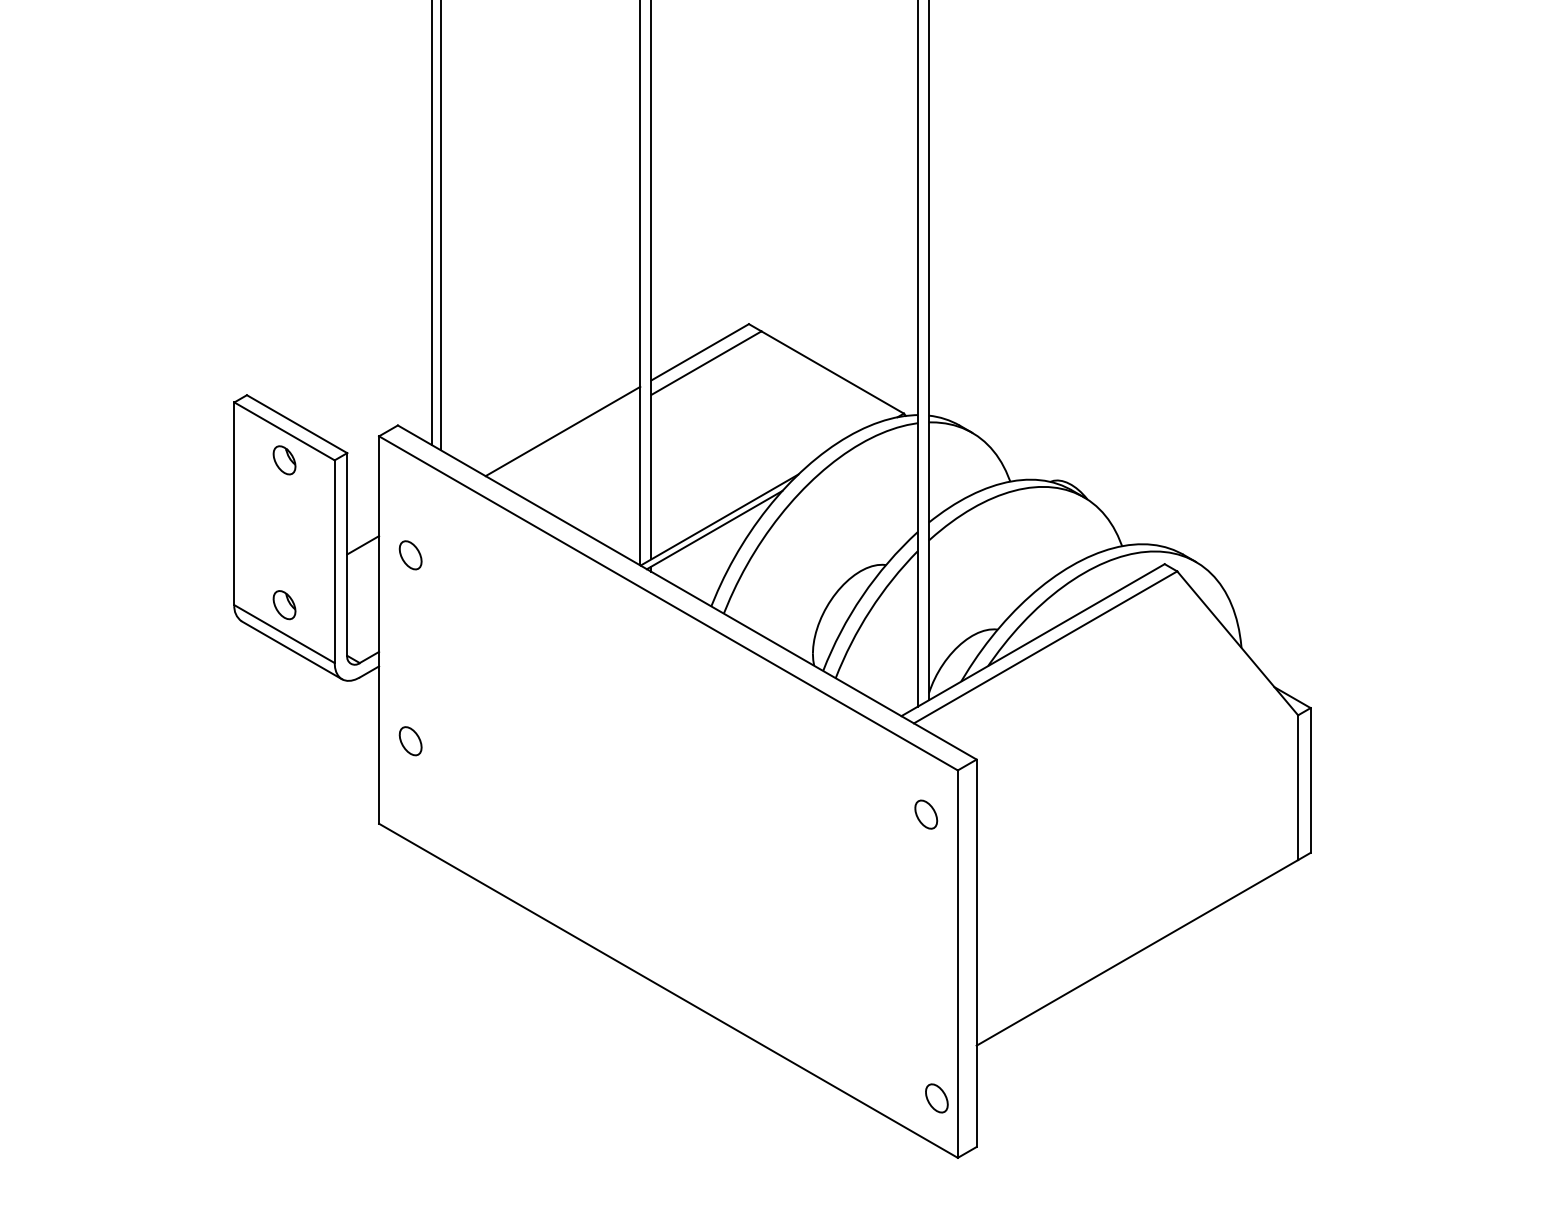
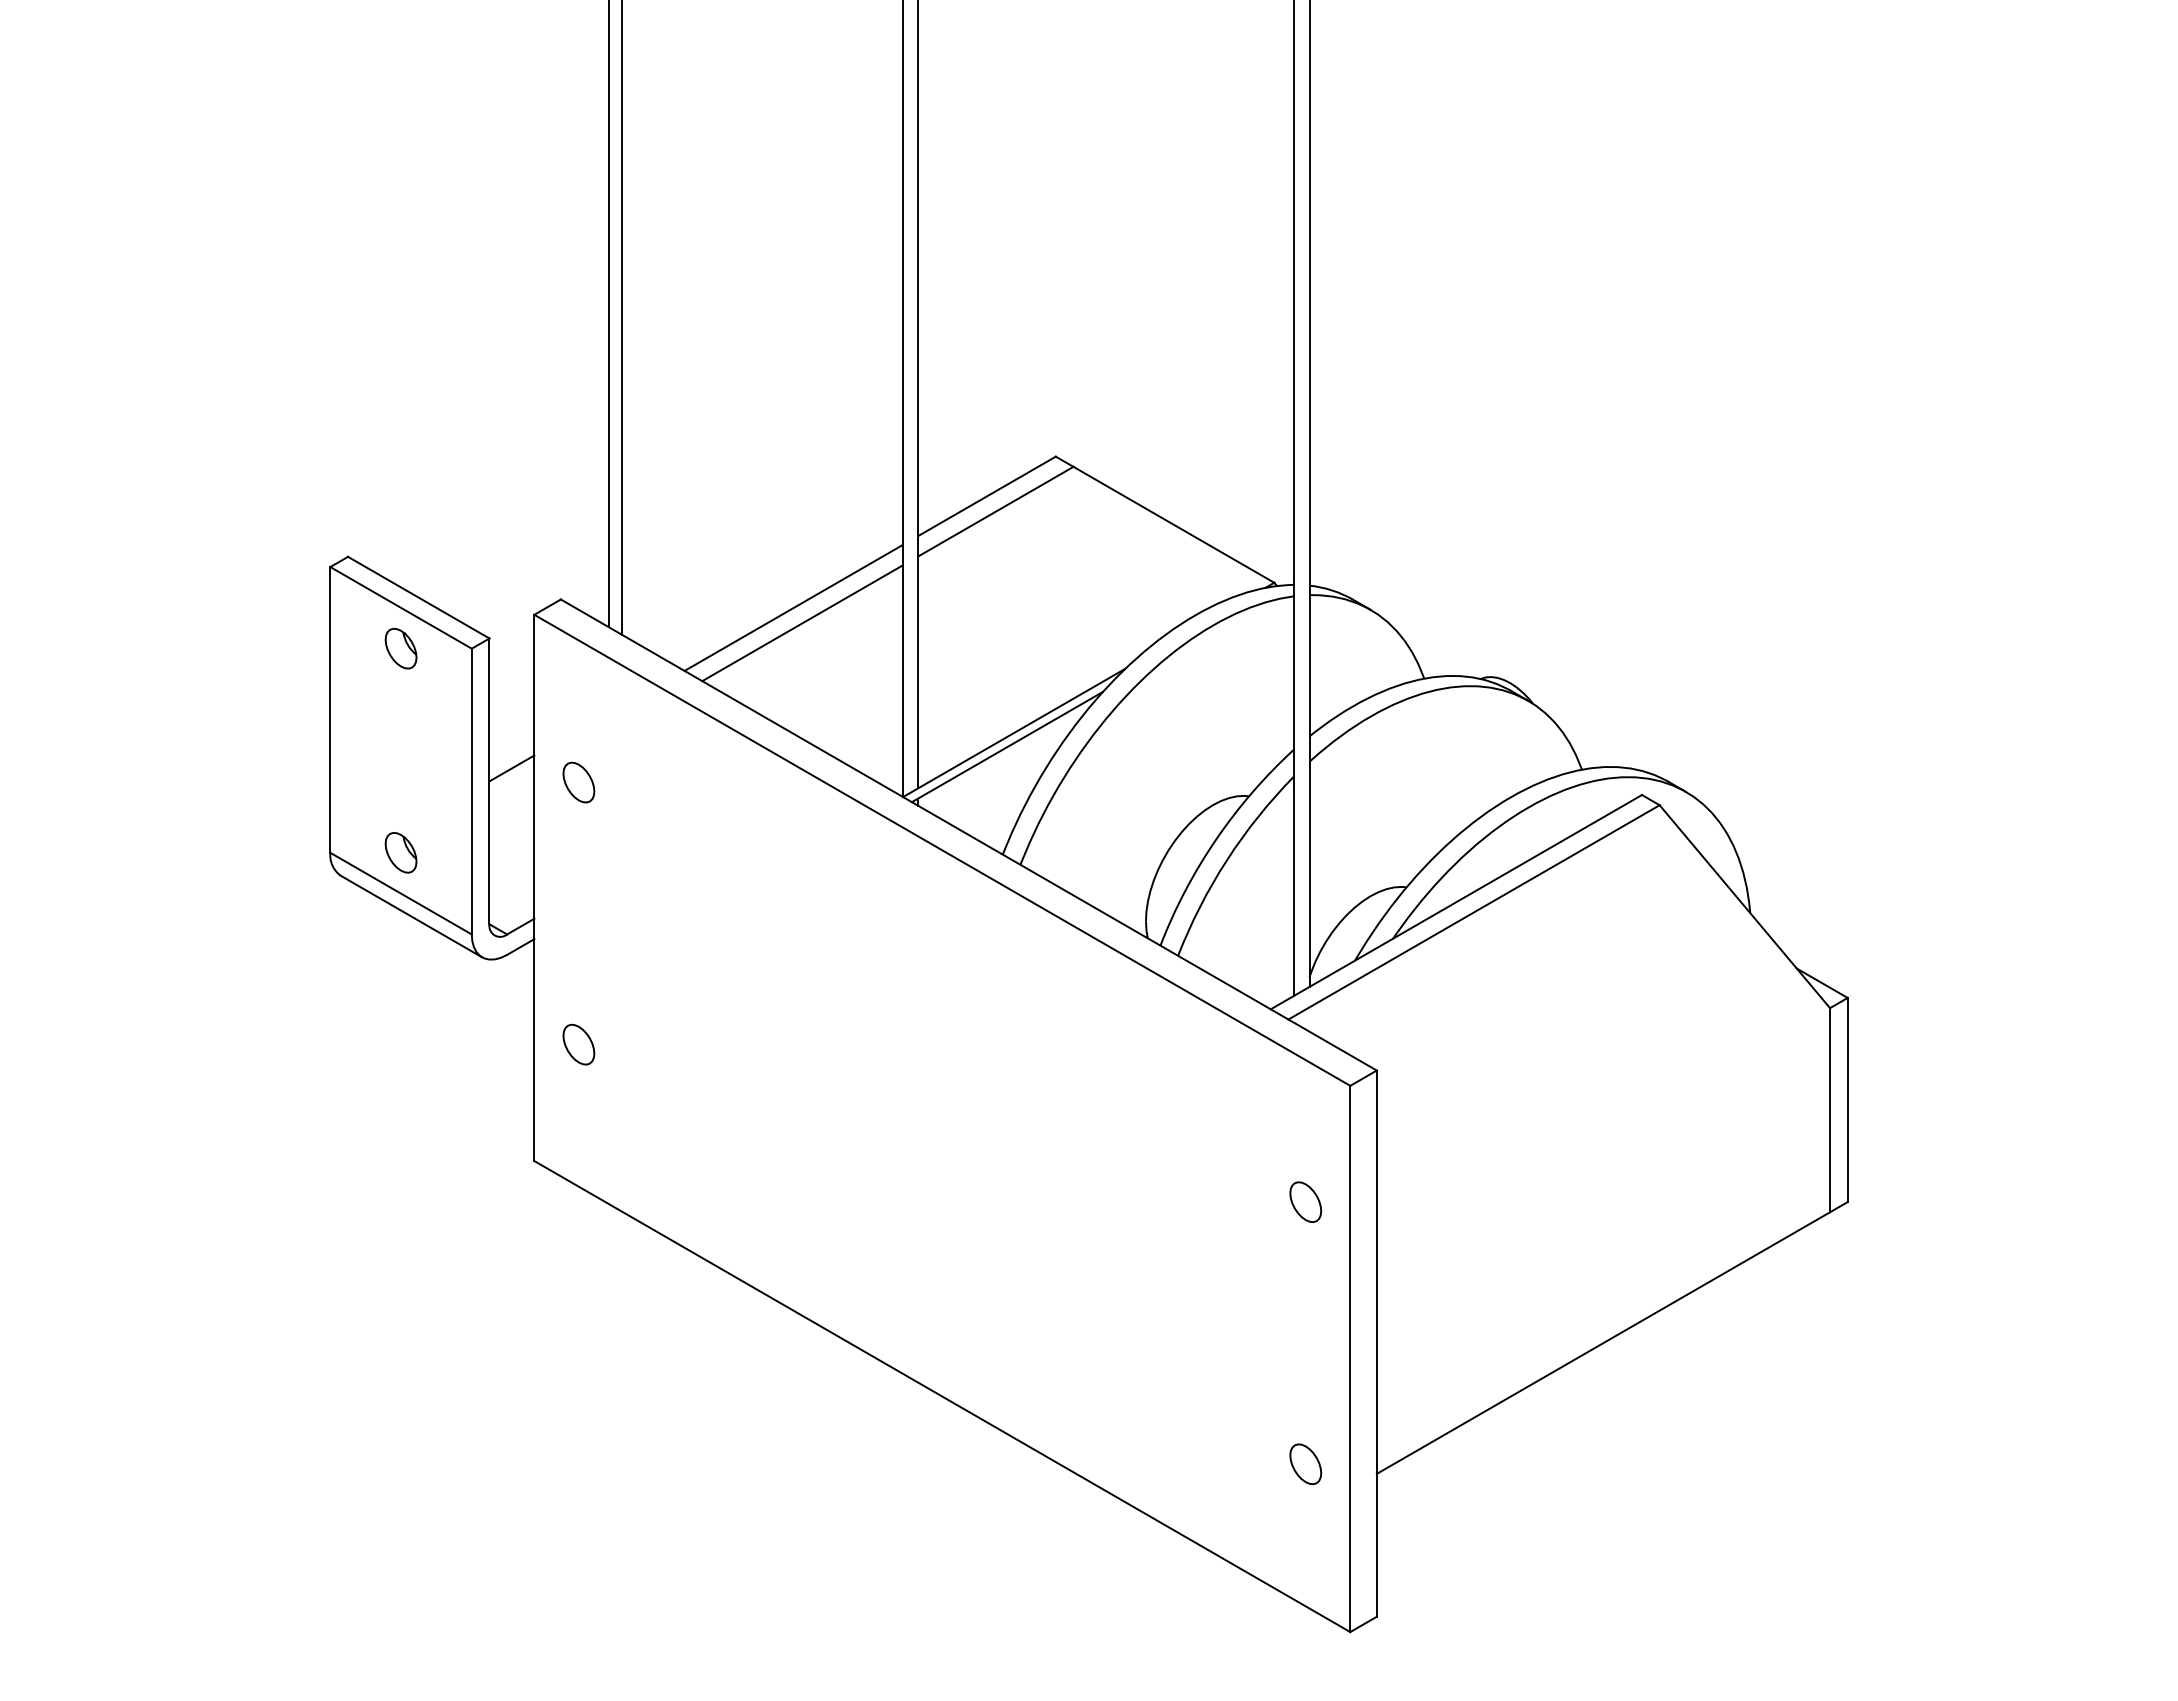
line: (569, 442) -> (802, 623), added
part: (926, 814) -> (1305, 1201), moved
part: (936, 1098) -> (1305, 1464), moved

